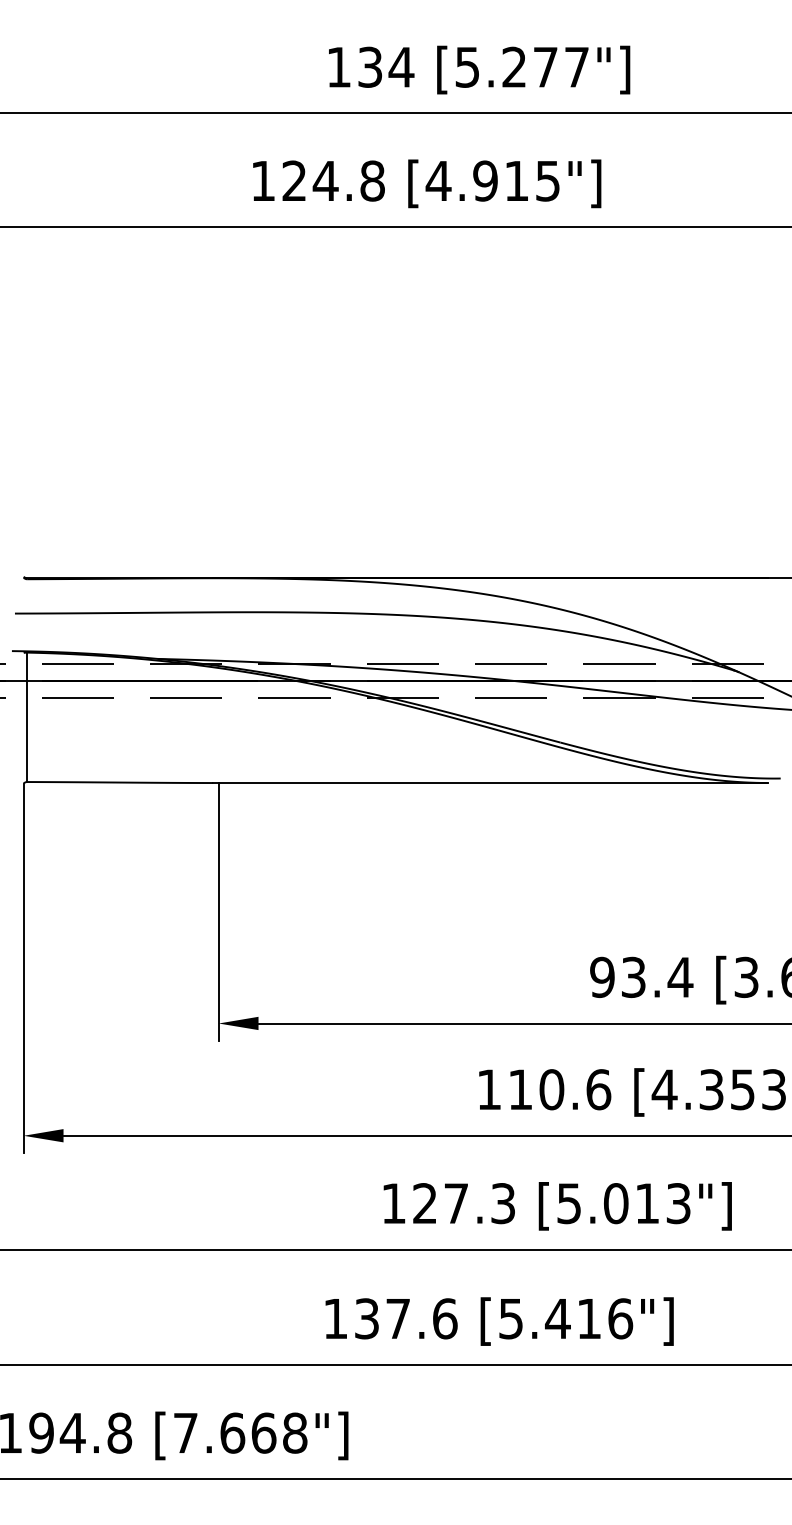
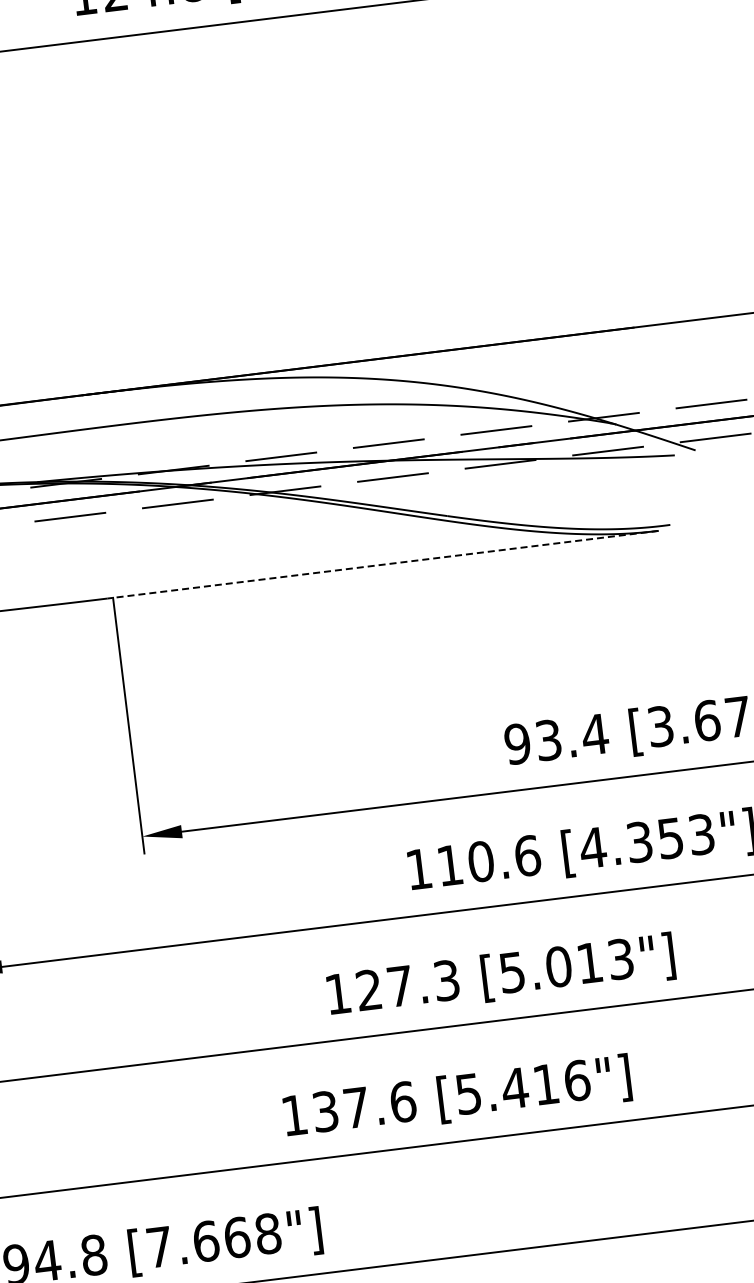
line: (490, 783) -> (382, 565), solid -> dashed

